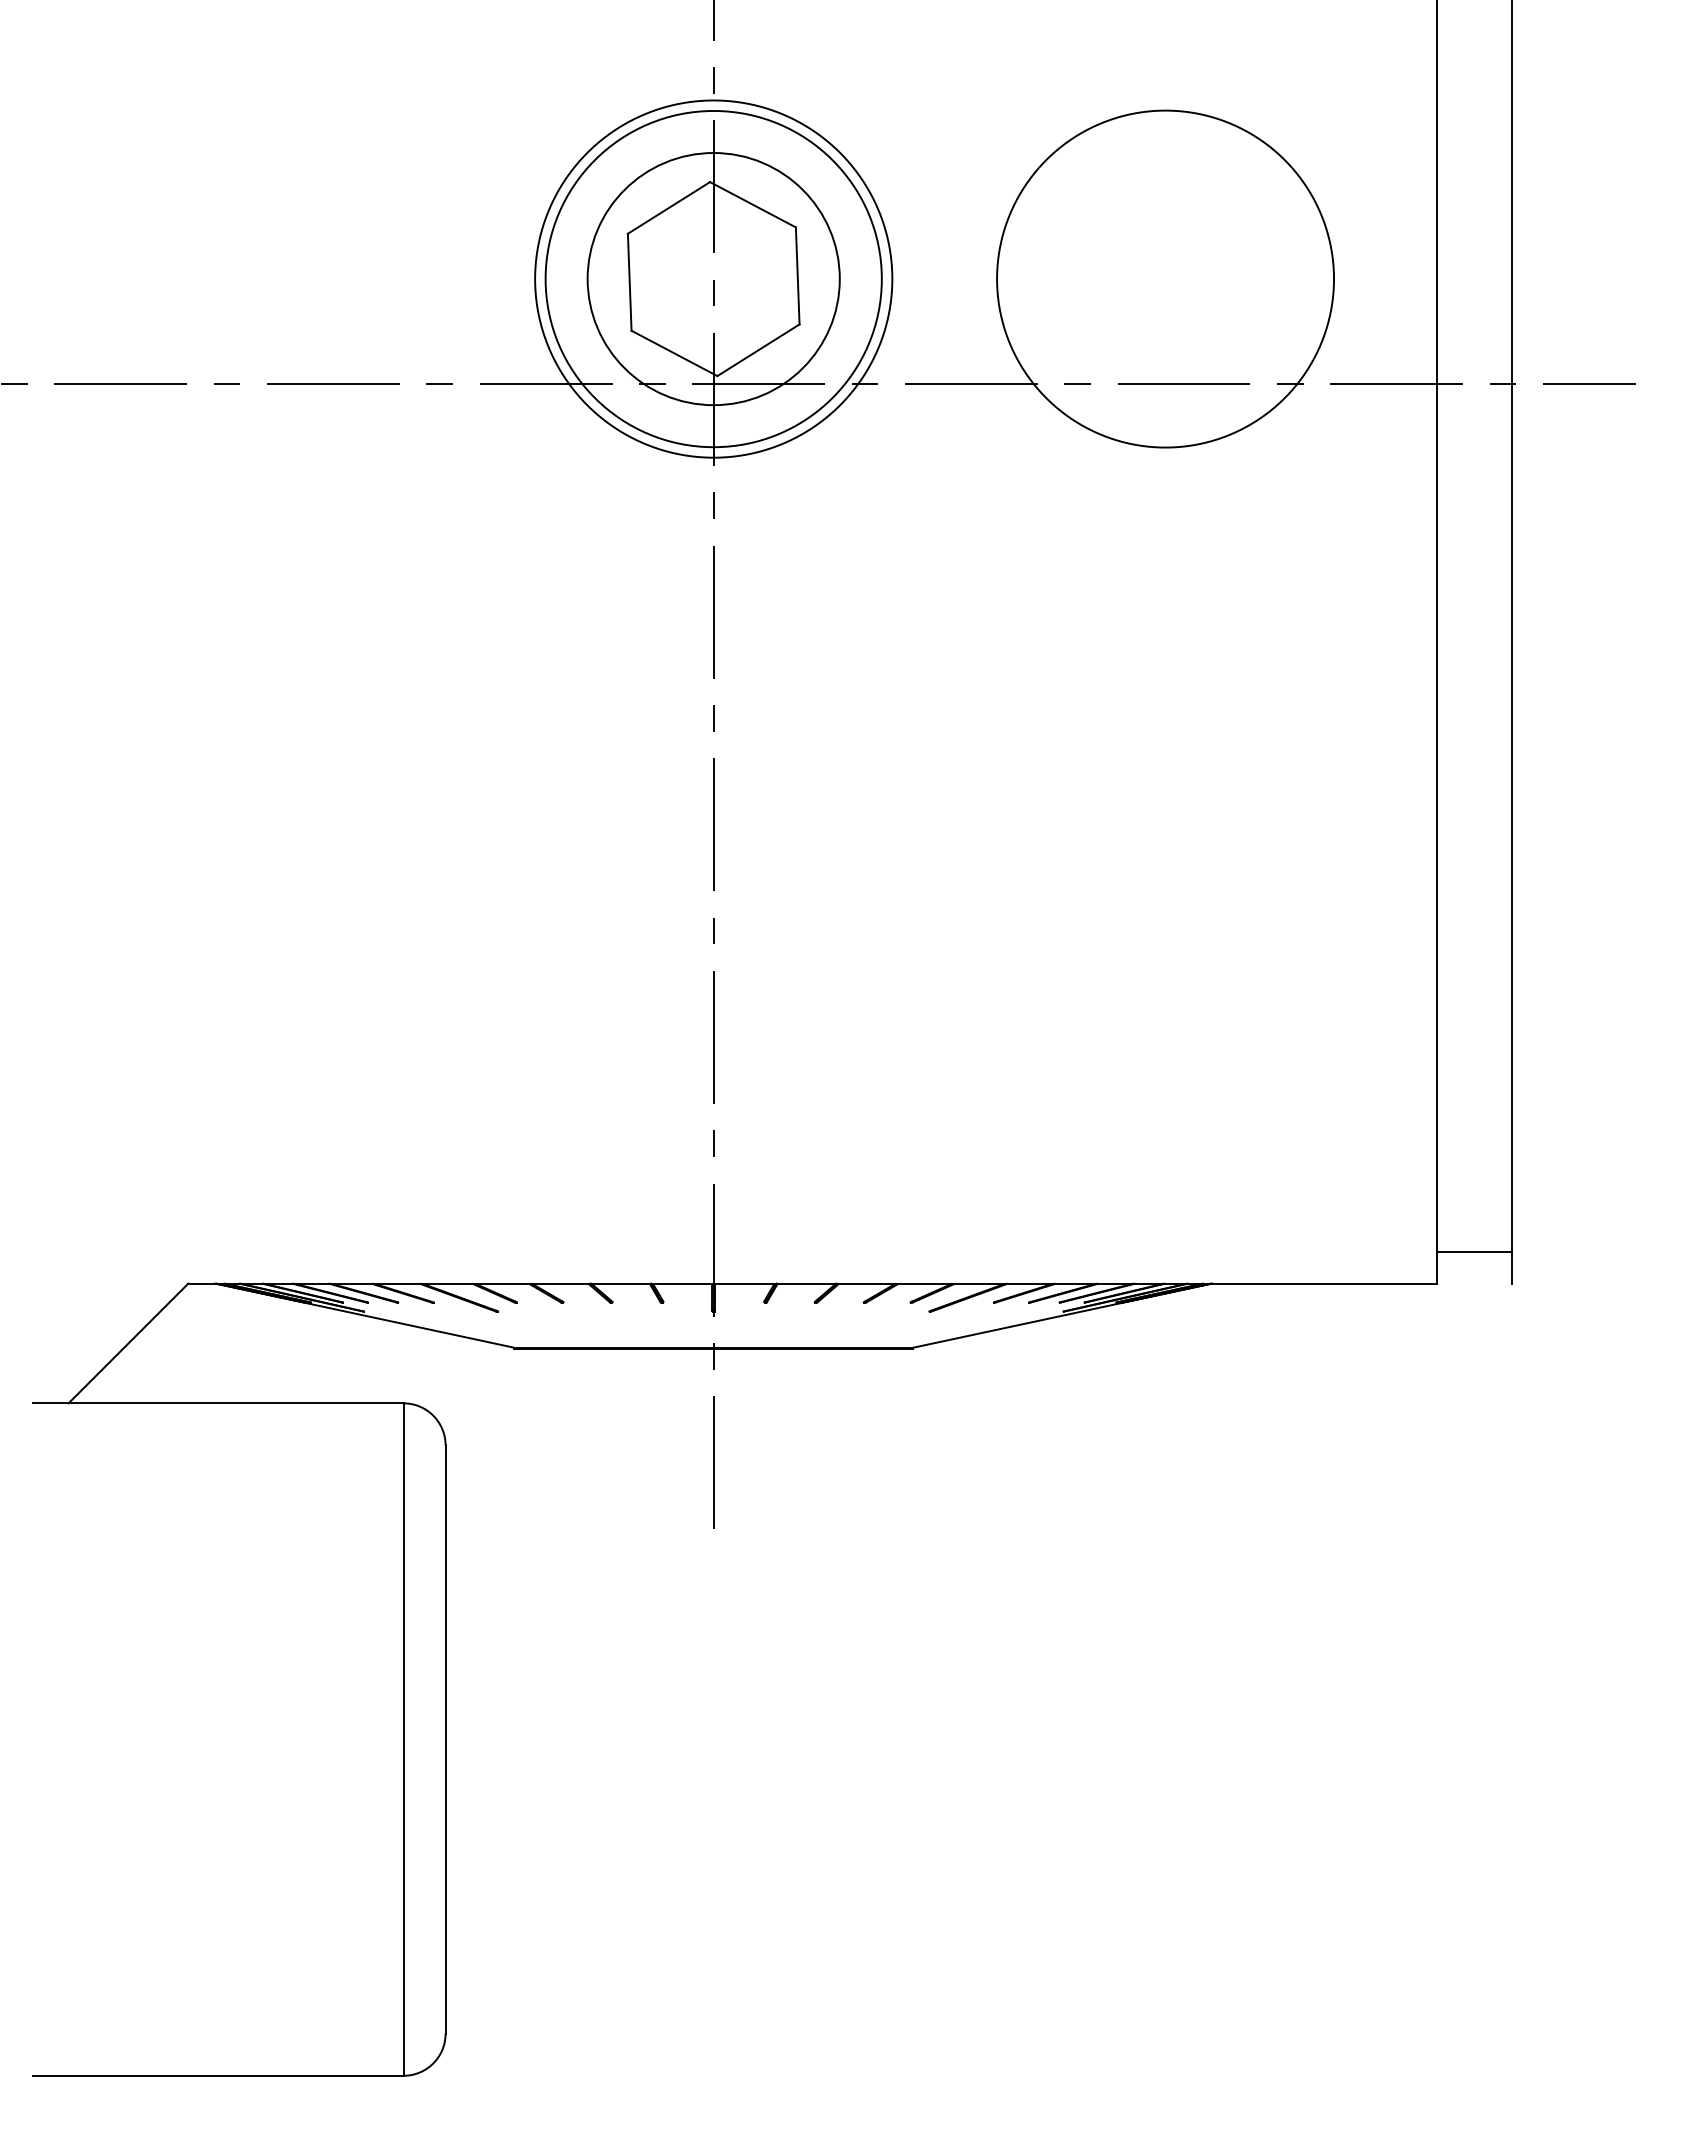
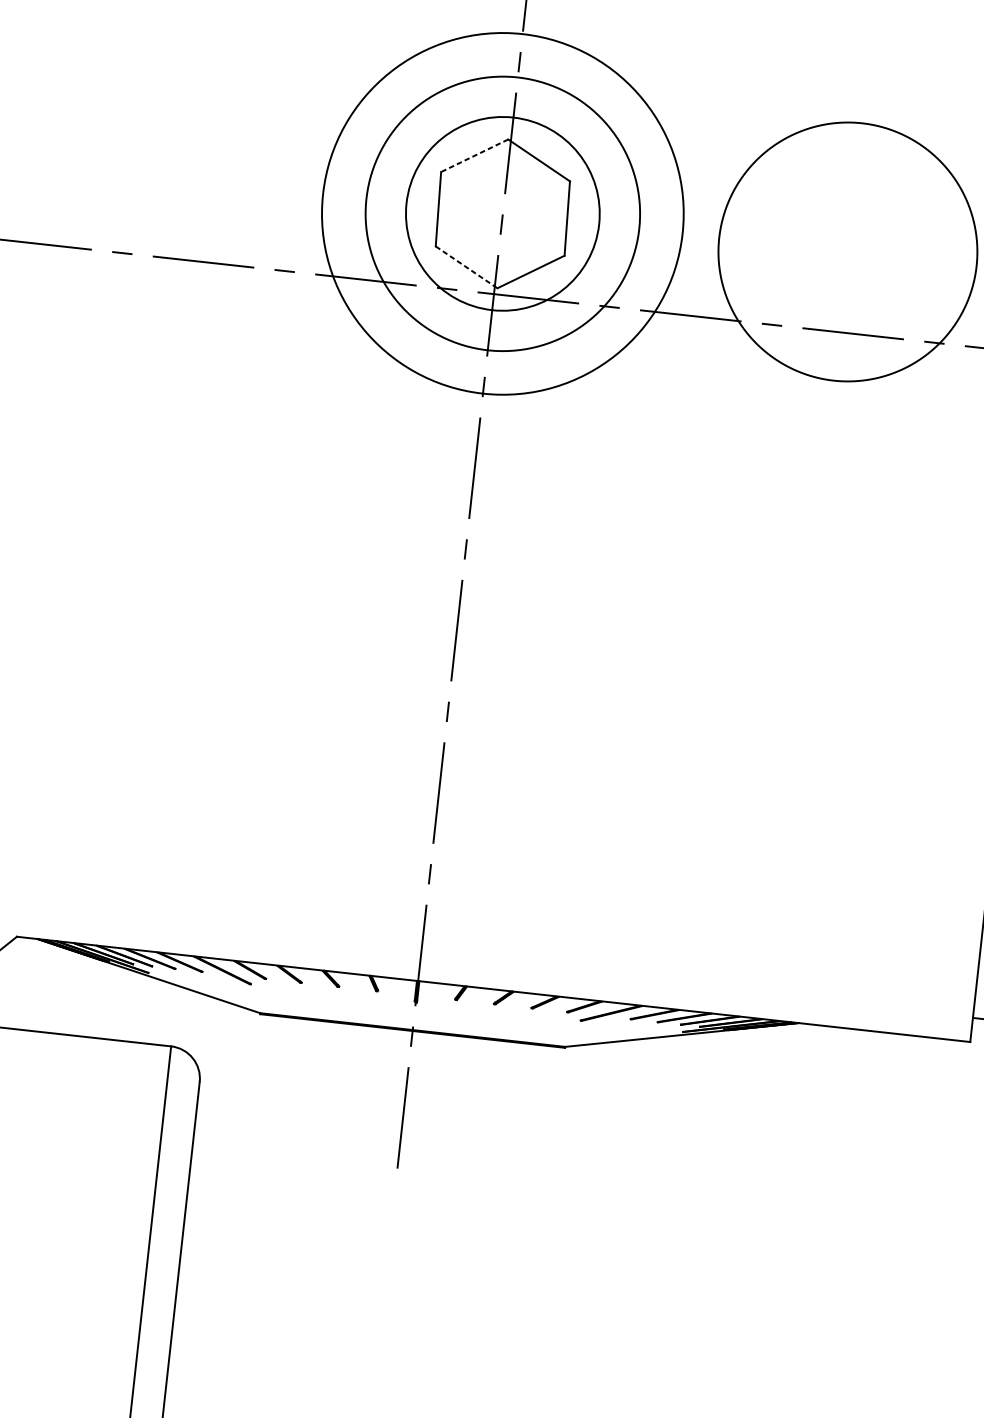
line: (668, 207) -> (474, 155), solid -> dashed
circle: (713, 278) -> (502, 213), size x1.4
line: (674, 353) -> (466, 267), solid -> dashed

